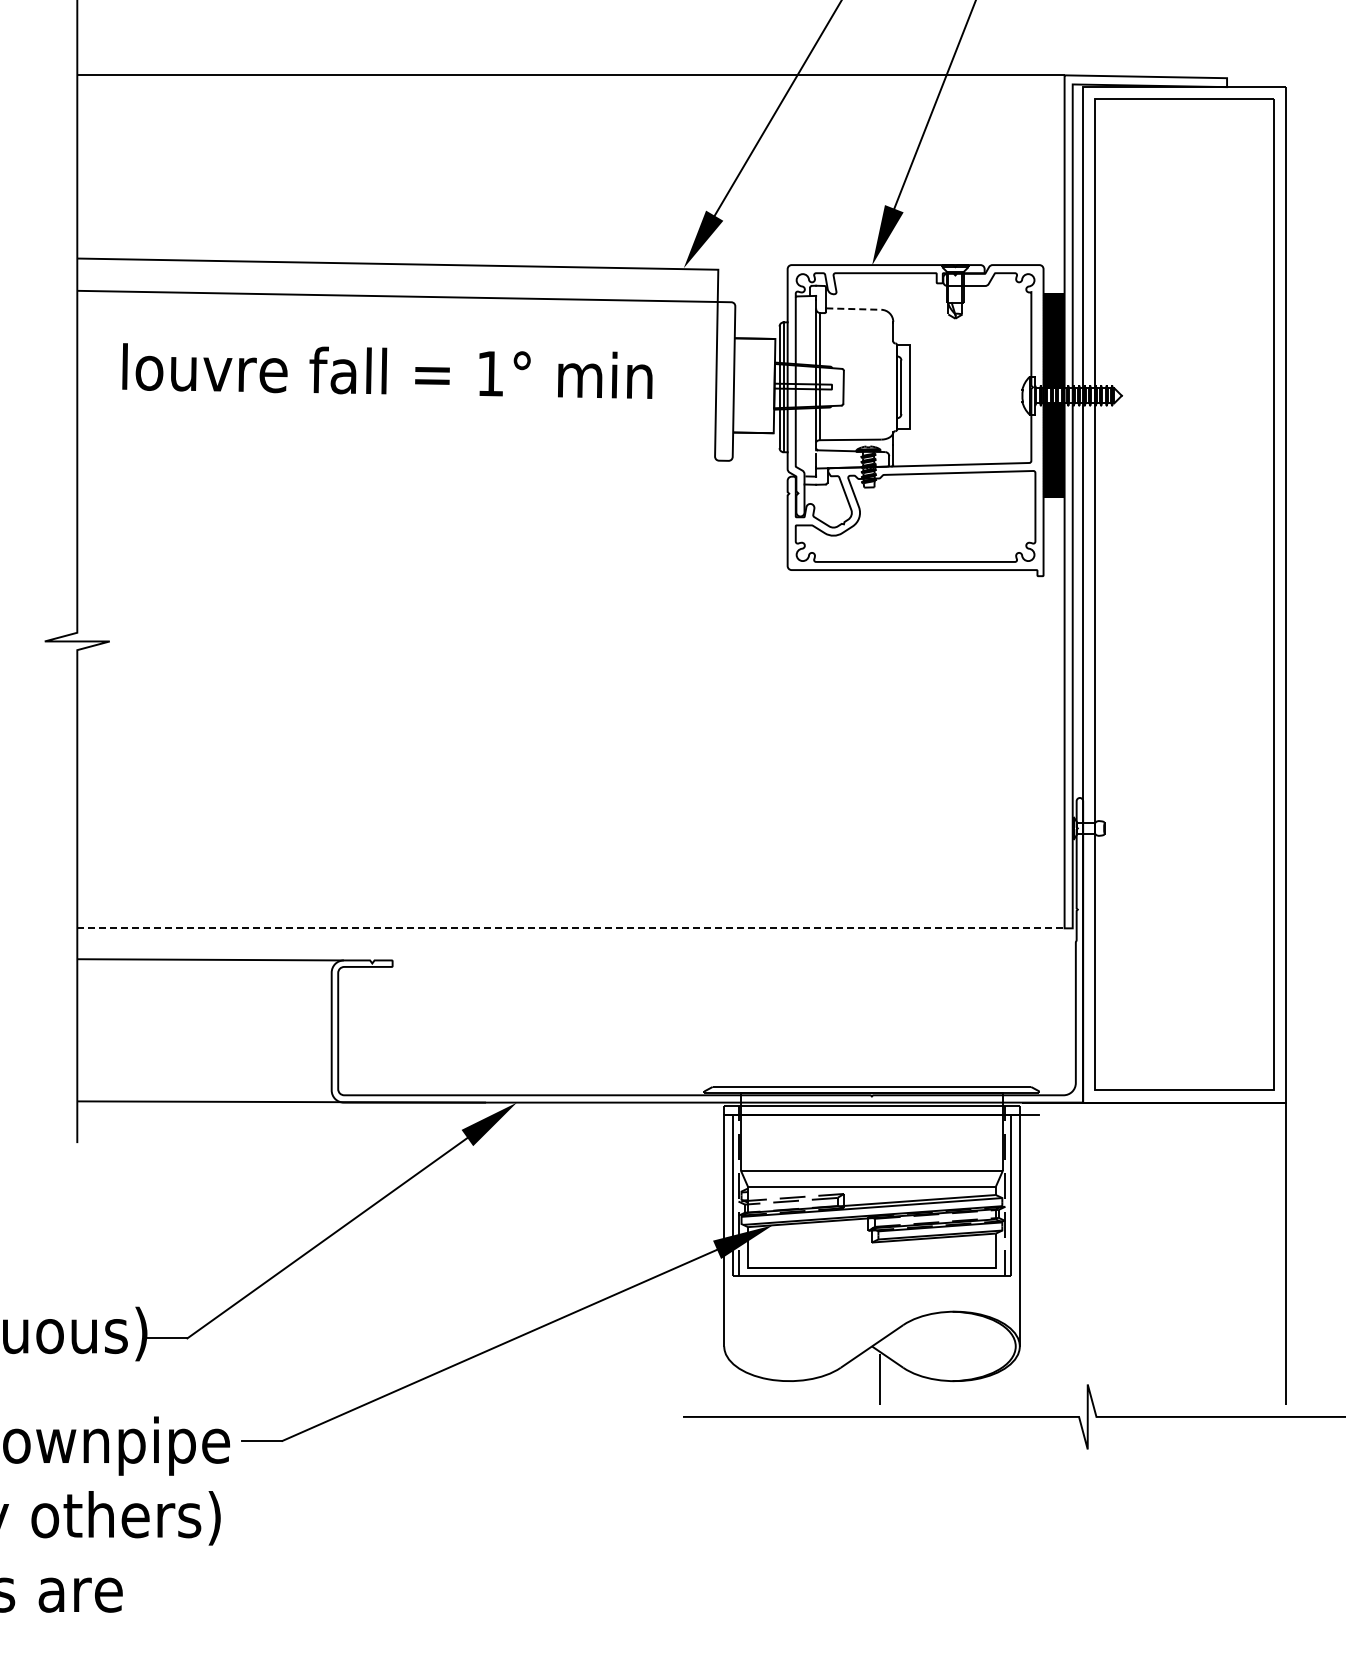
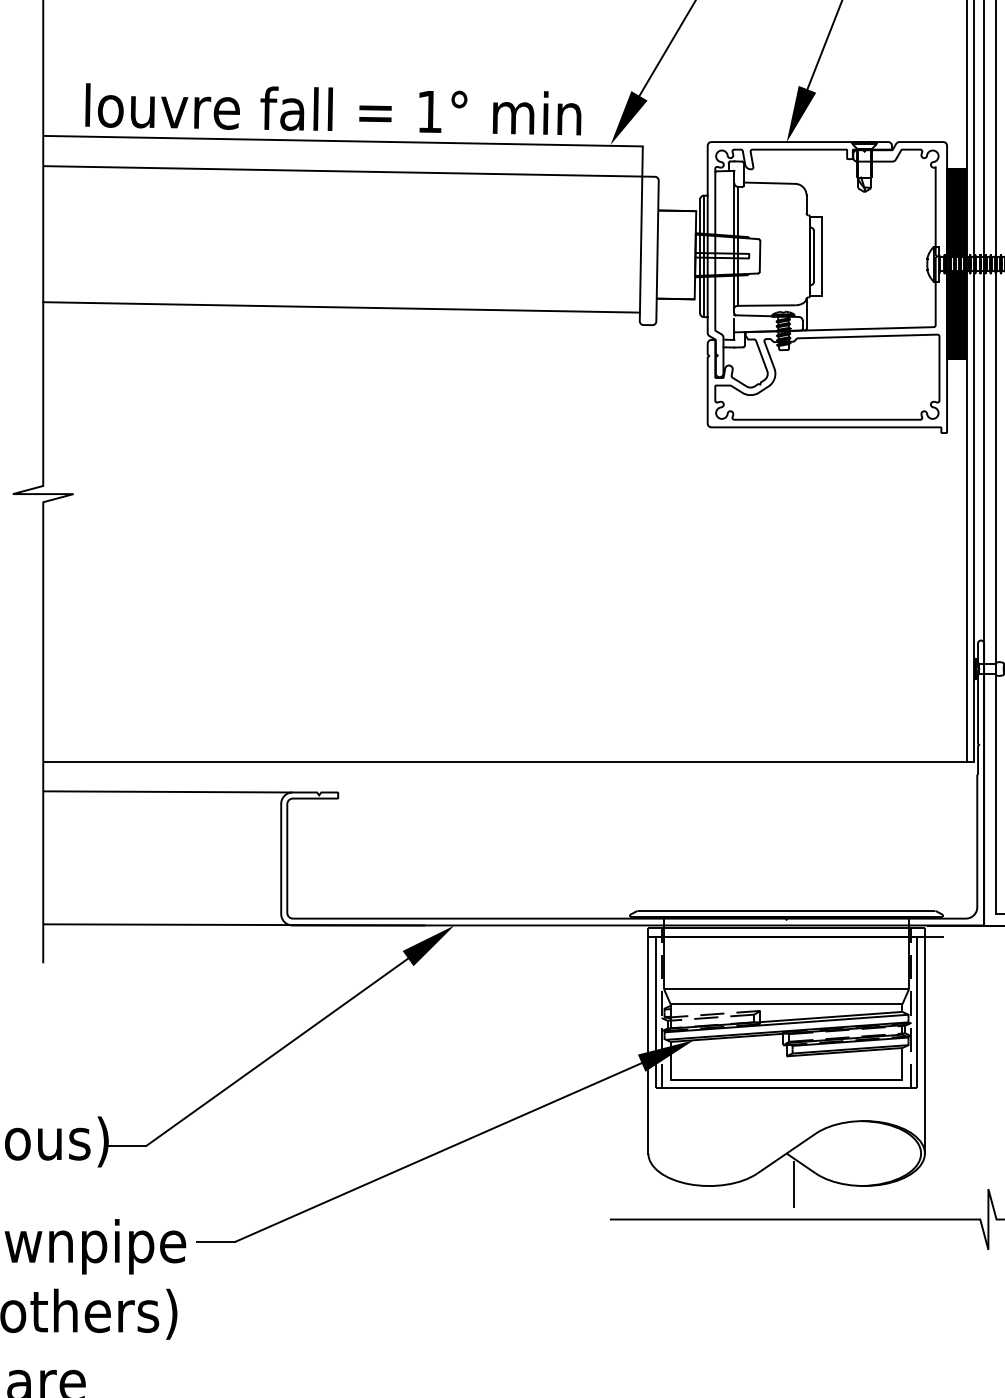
line: (853, 309) -> (769, 183), dashed -> solid
text: (387, 370) -> (333, 108), moved
line: (396, 441) -> (341, 307), added
line: (570, 928) -> (504, 762), dashed -> solid

